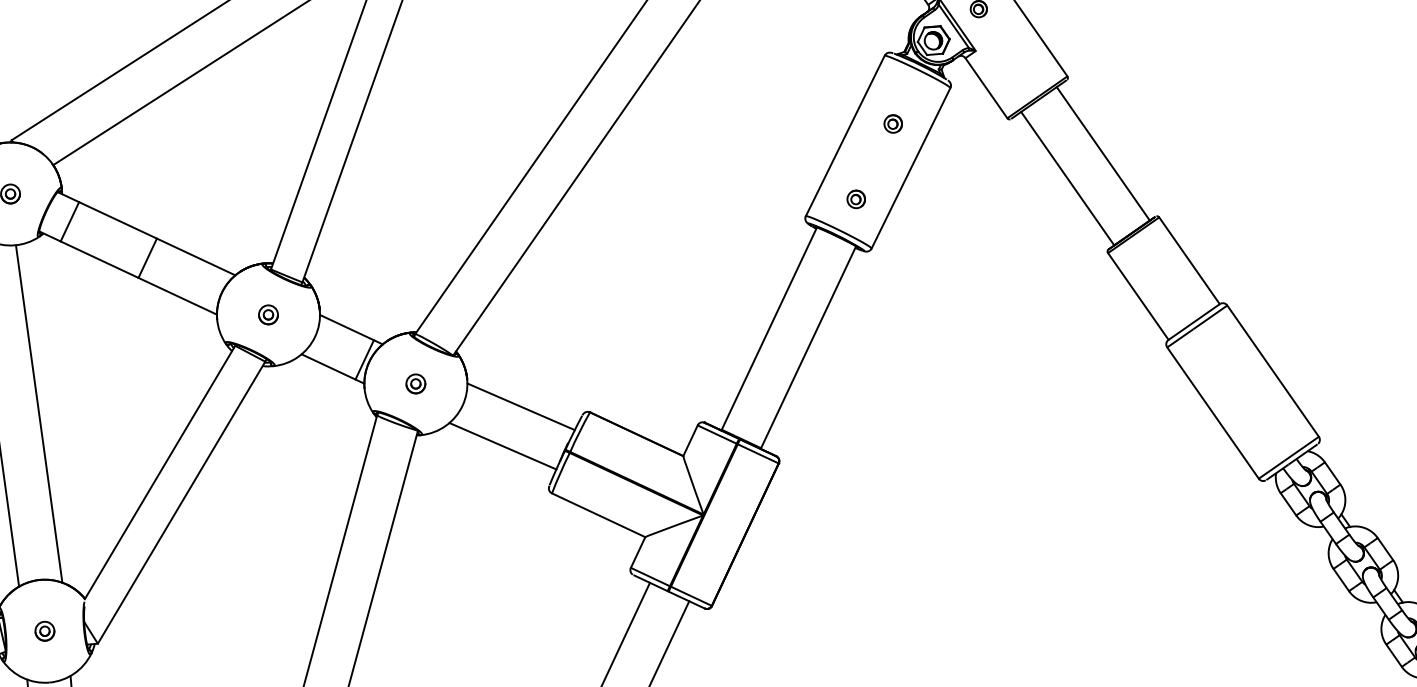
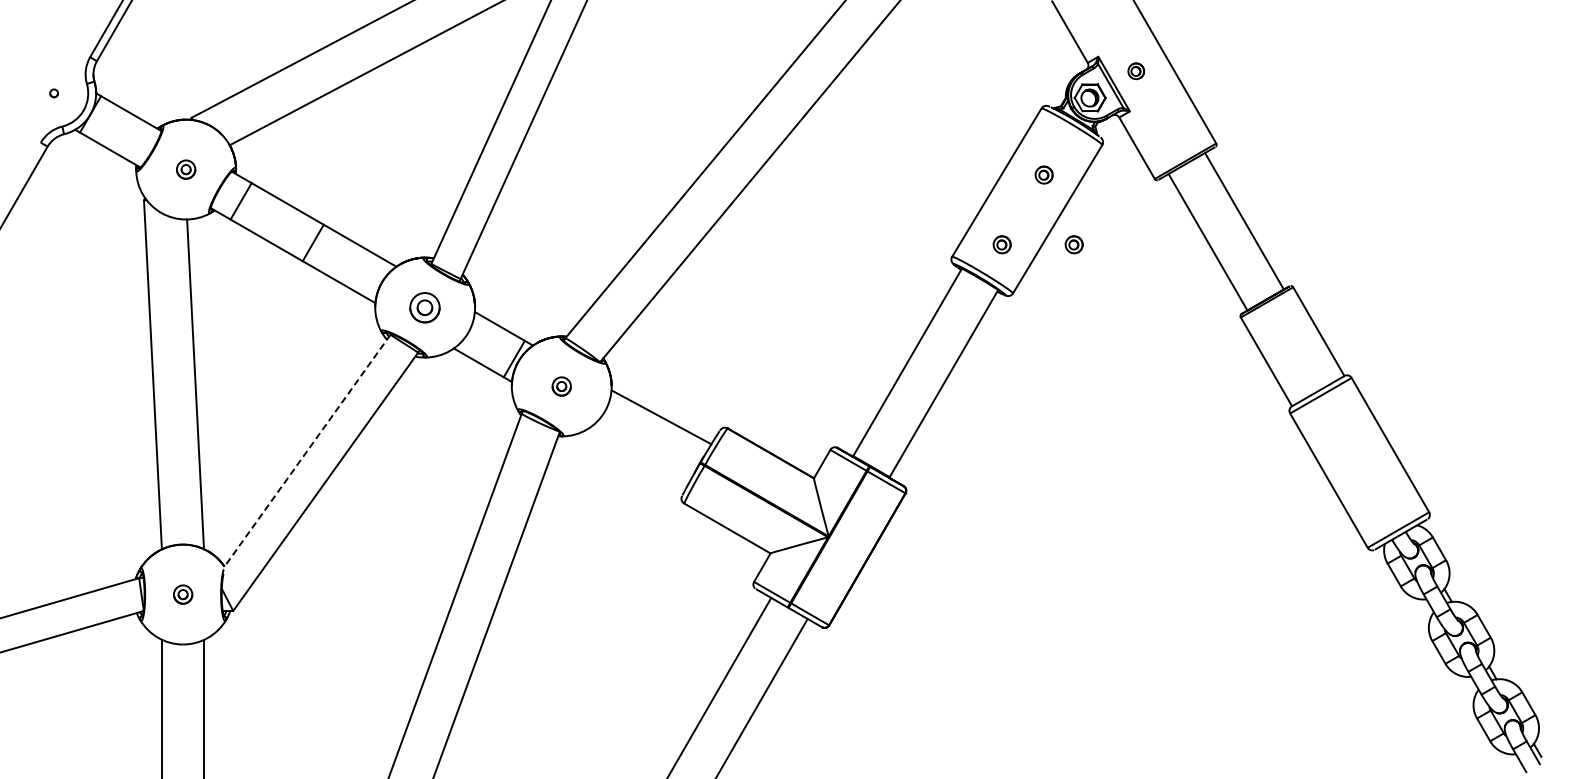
part: (929, 192) -> (1073, 244), added
part: (268, 314) -> (425, 307), size x1.6
line: (502, 445) -> (640, 453), removed
line: (160, 472) -> (307, 450), solid -> dashed

